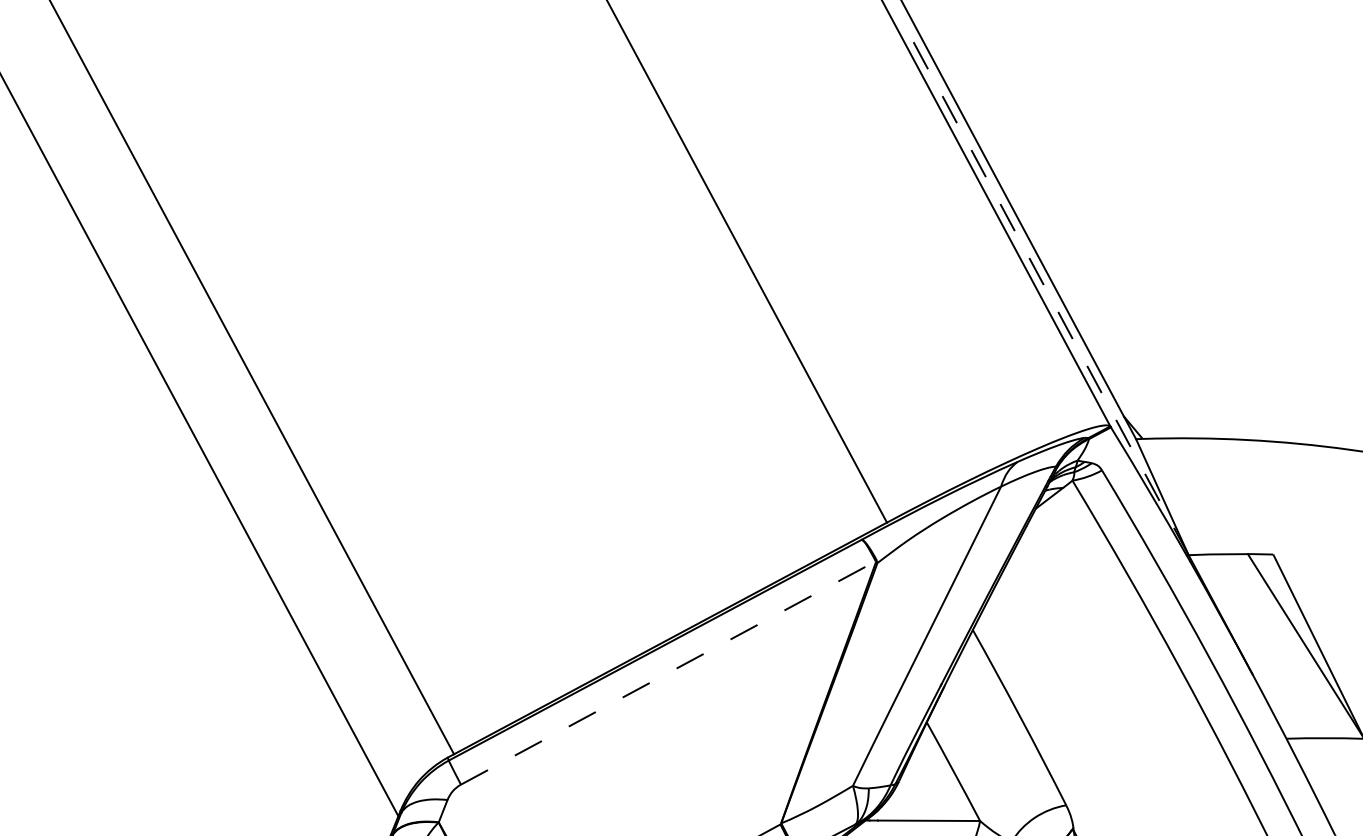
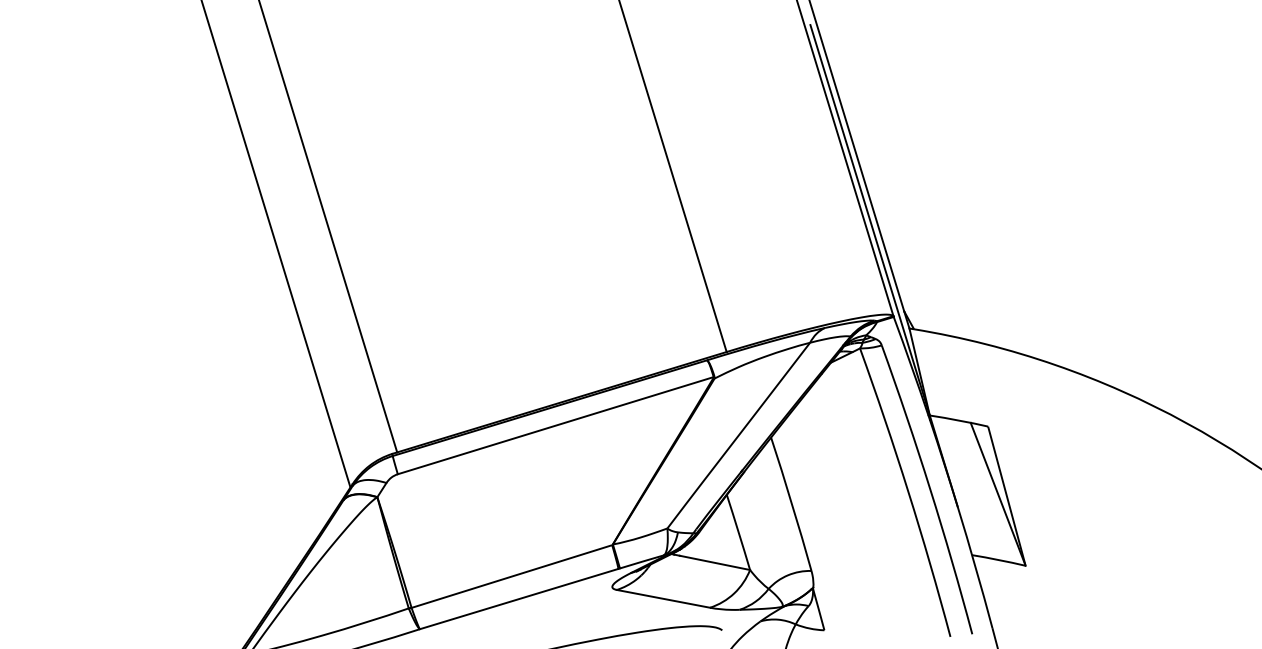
line: (1051, 298) -> (870, 220), dashed -> solid
line: (669, 672) -> (556, 425), dashed -> solid

